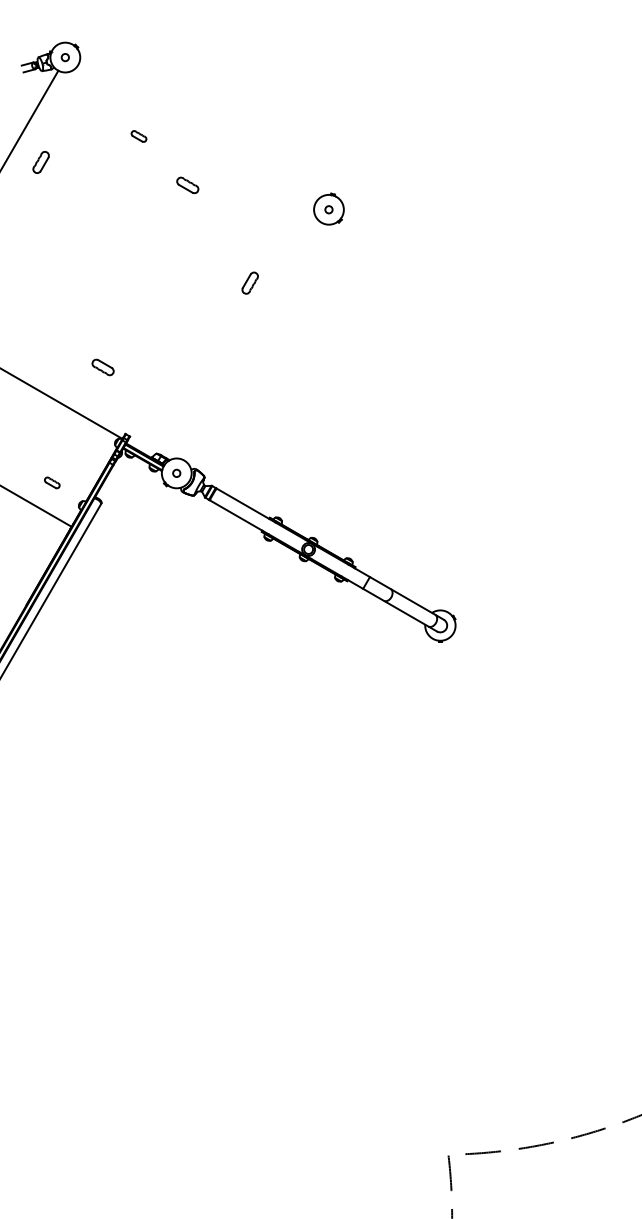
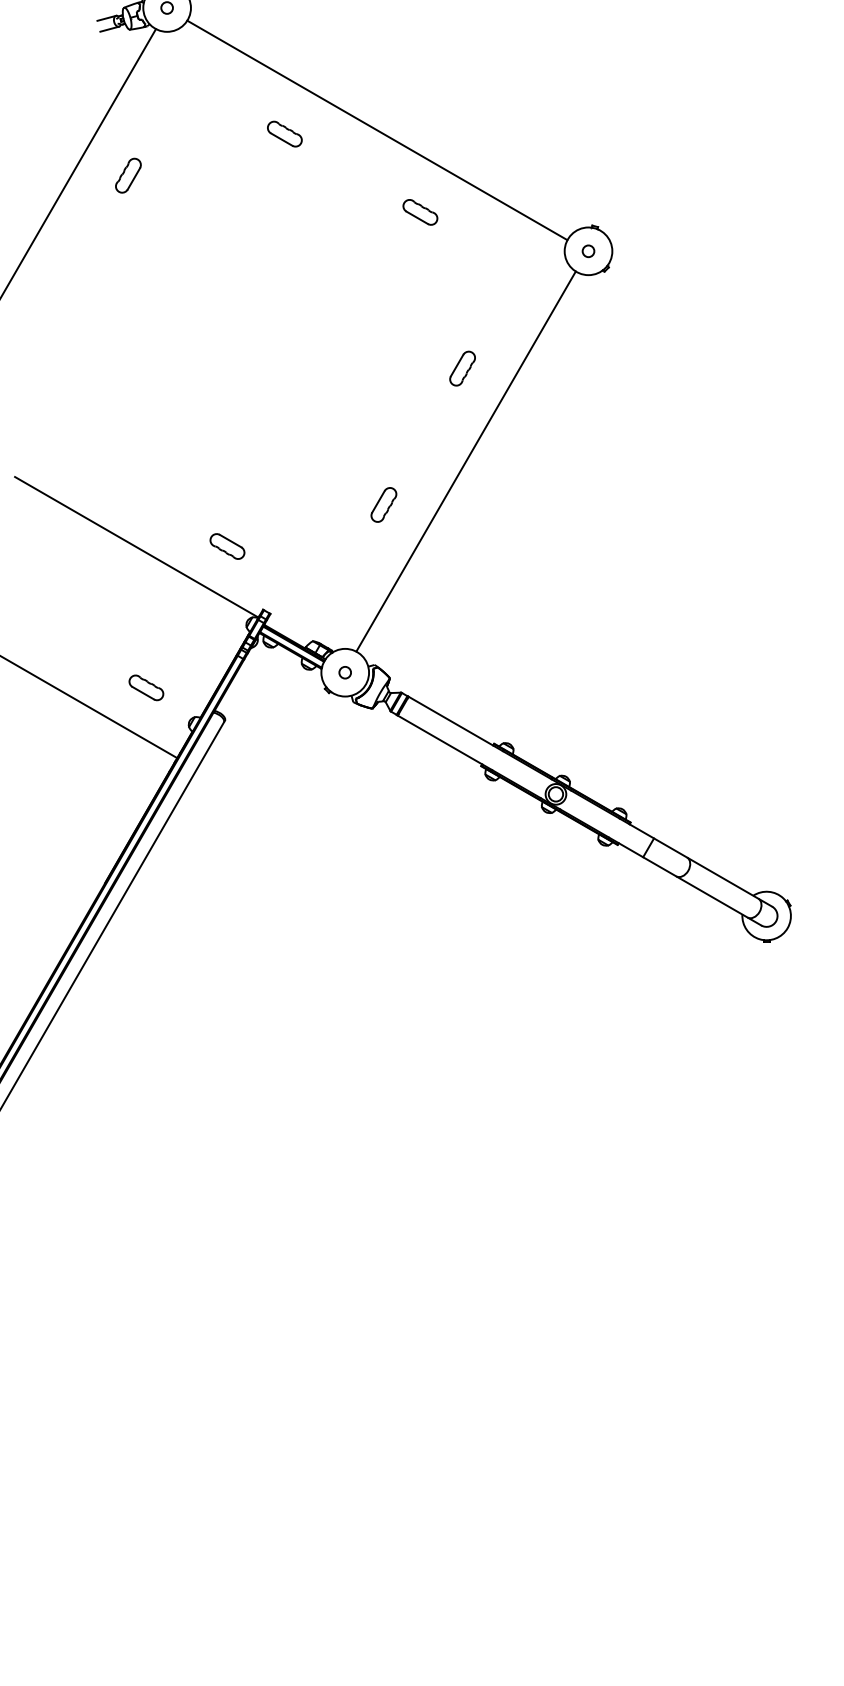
line: (196, 133) -> (376, 129), added
part: (138, 136) -> (284, 134), size x1.43
part: (187, 184) -> (419, 210), moved
line: (252, 341) -> (466, 461), added
part: (102, 367) -> (226, 546), moved
part: (200, 367) -> (383, 503), added
part: (51, 482) -> (144, 687), size x1.43

